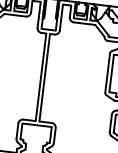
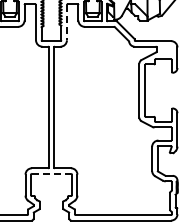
line: (61, 17) -> (66, 22), solid -> dashed
line: (37, 125) -> (51, 173), solid -> dashed

